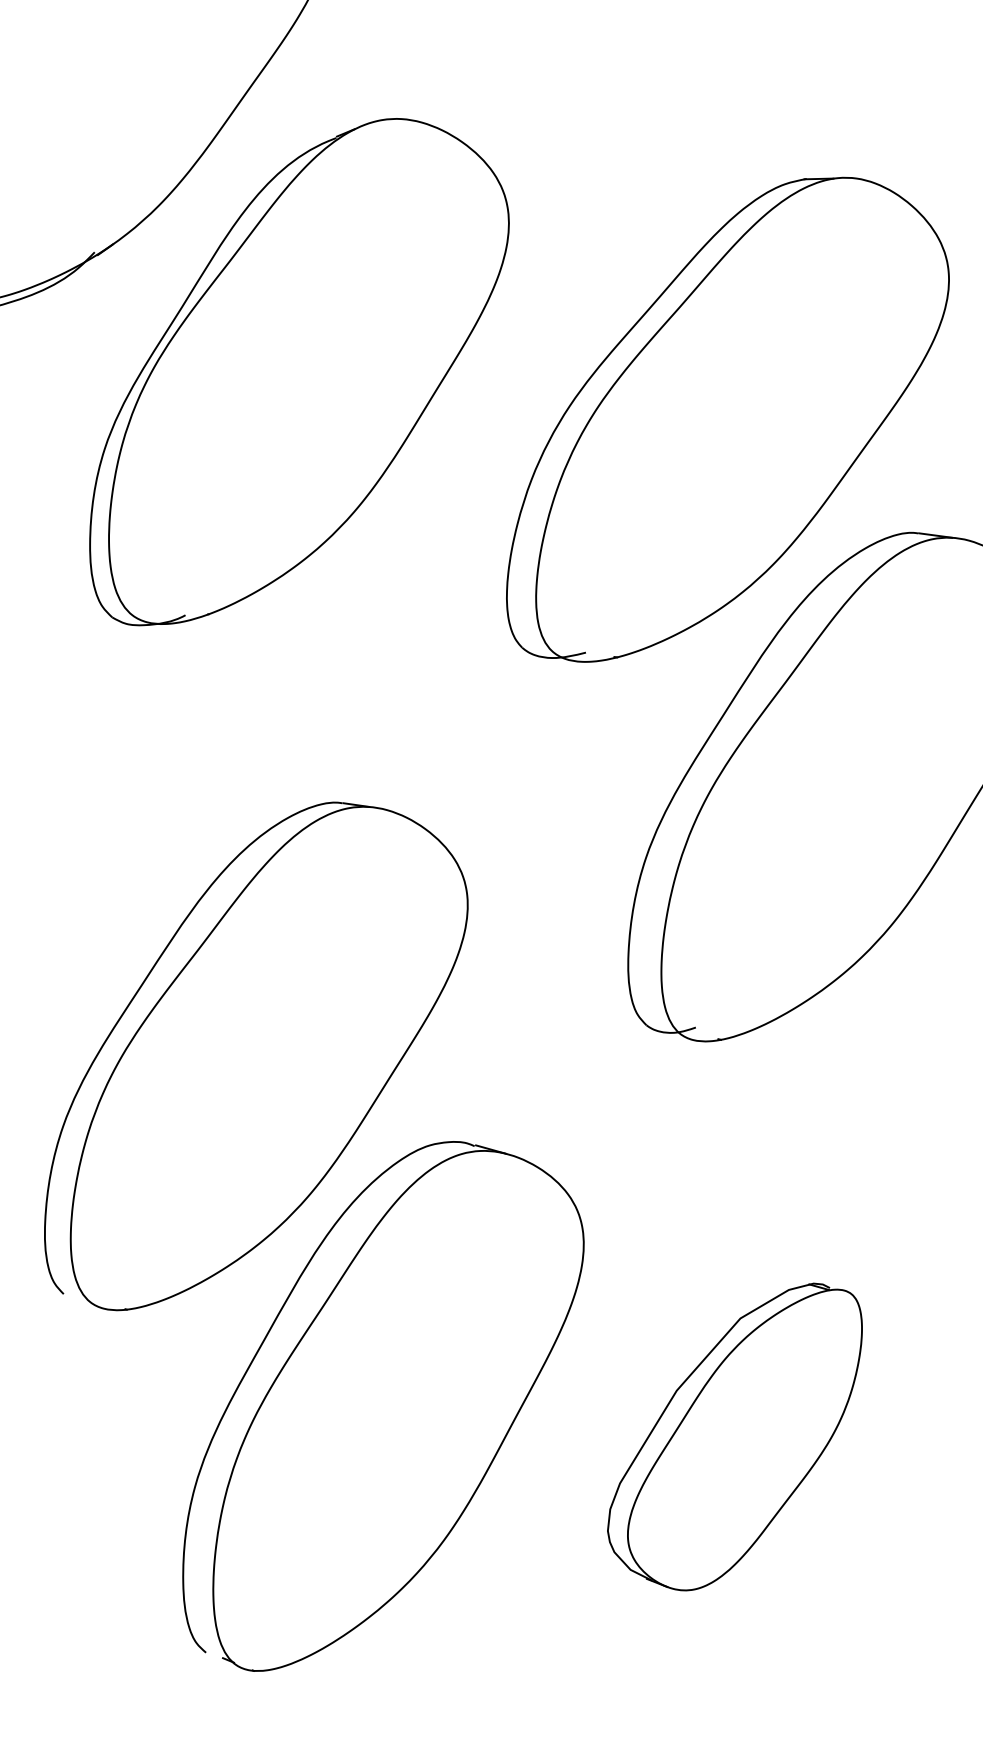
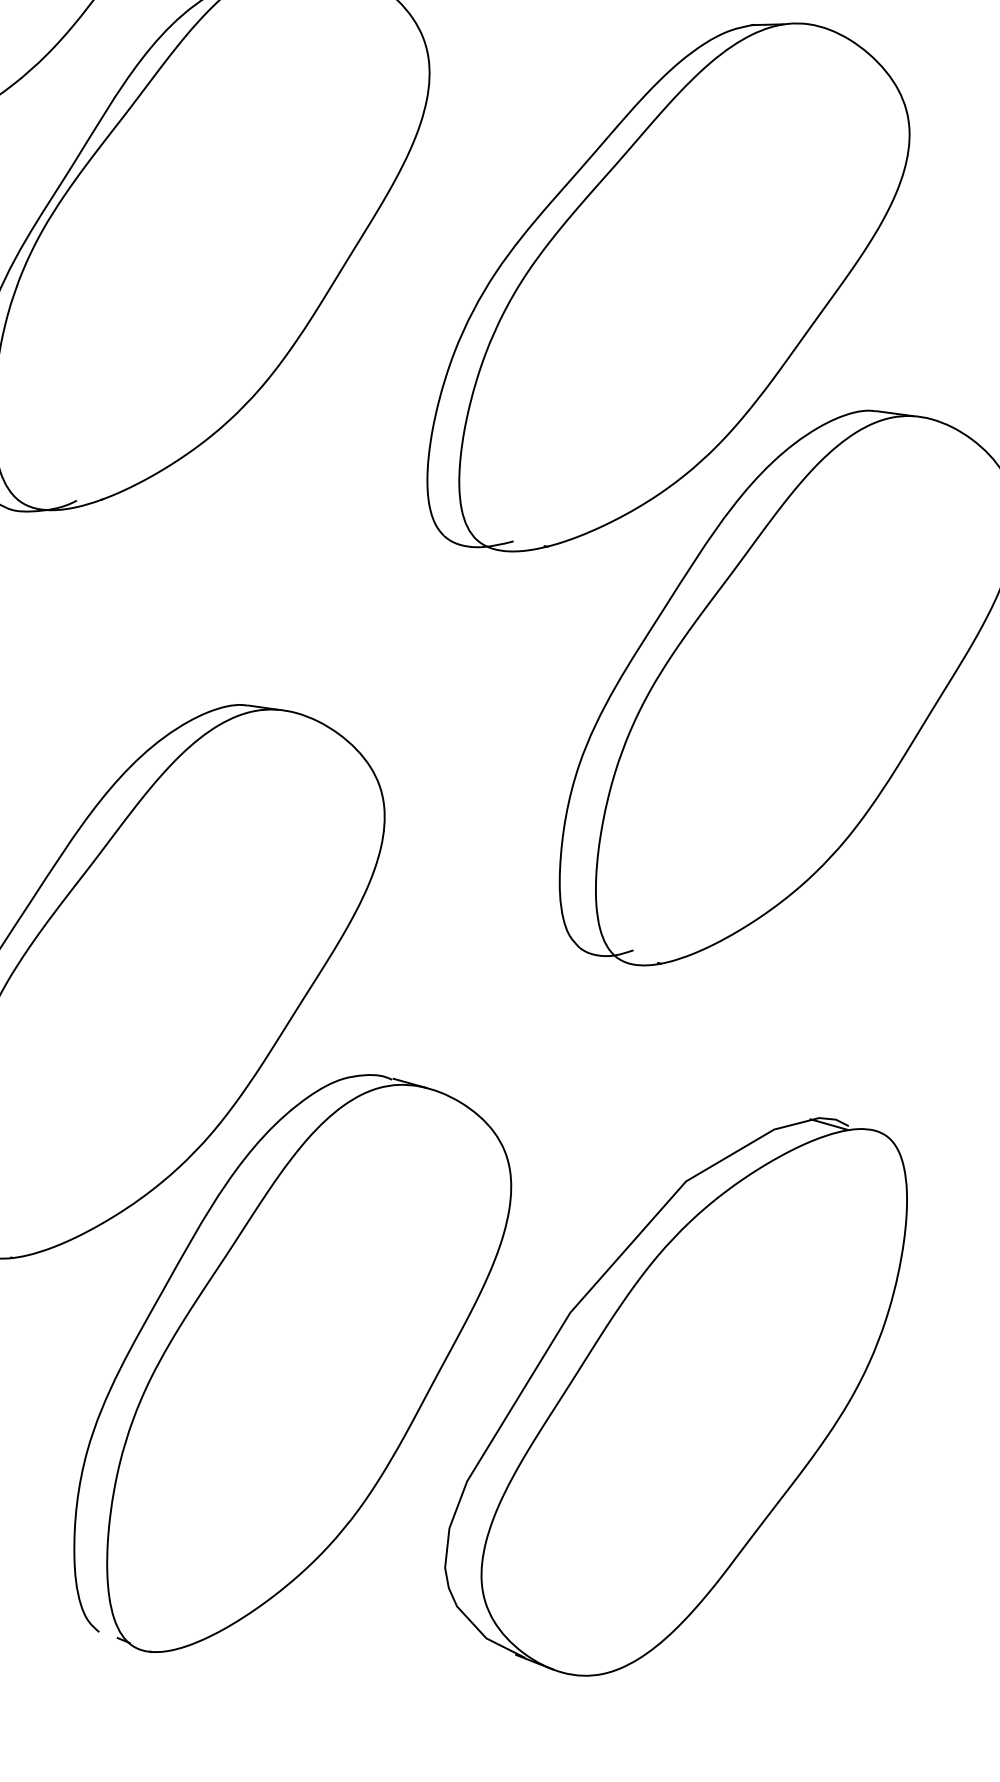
part: (734, 1436) -> (675, 1396), size x1.67

